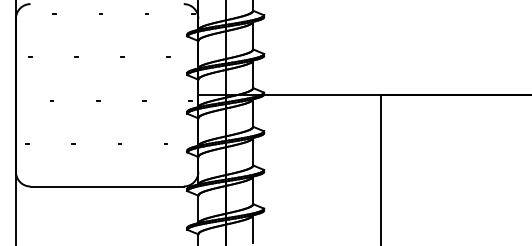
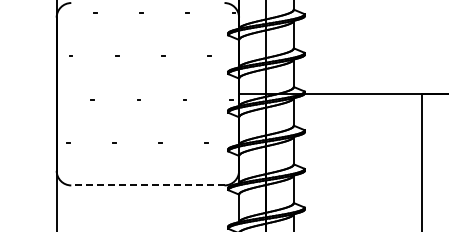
line: (107, 186) -> (148, 185), solid -> dashed

